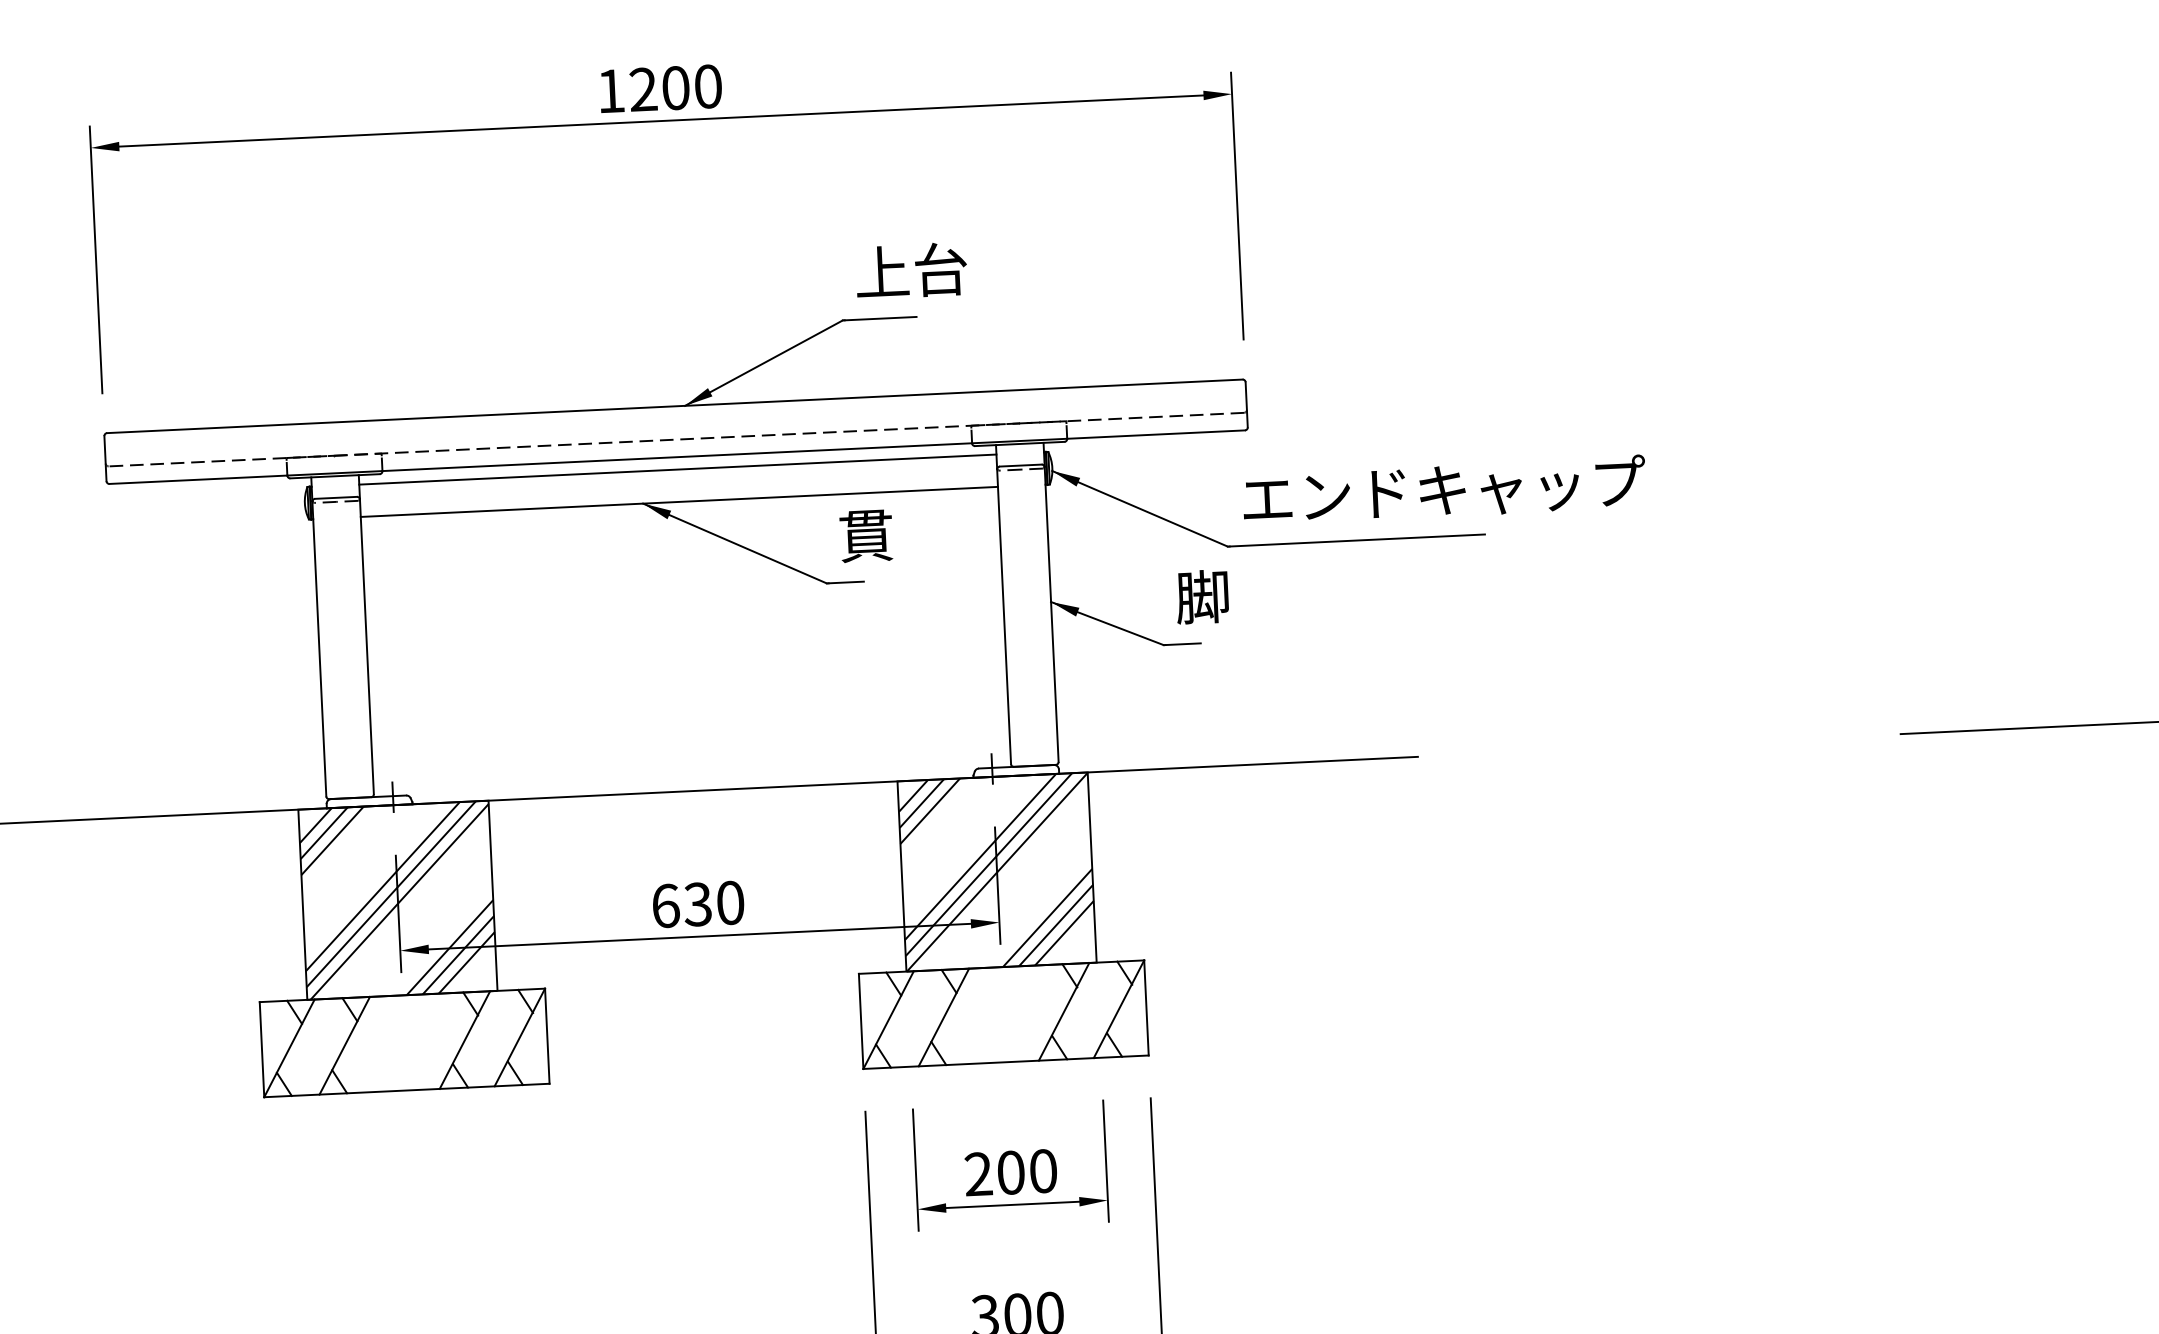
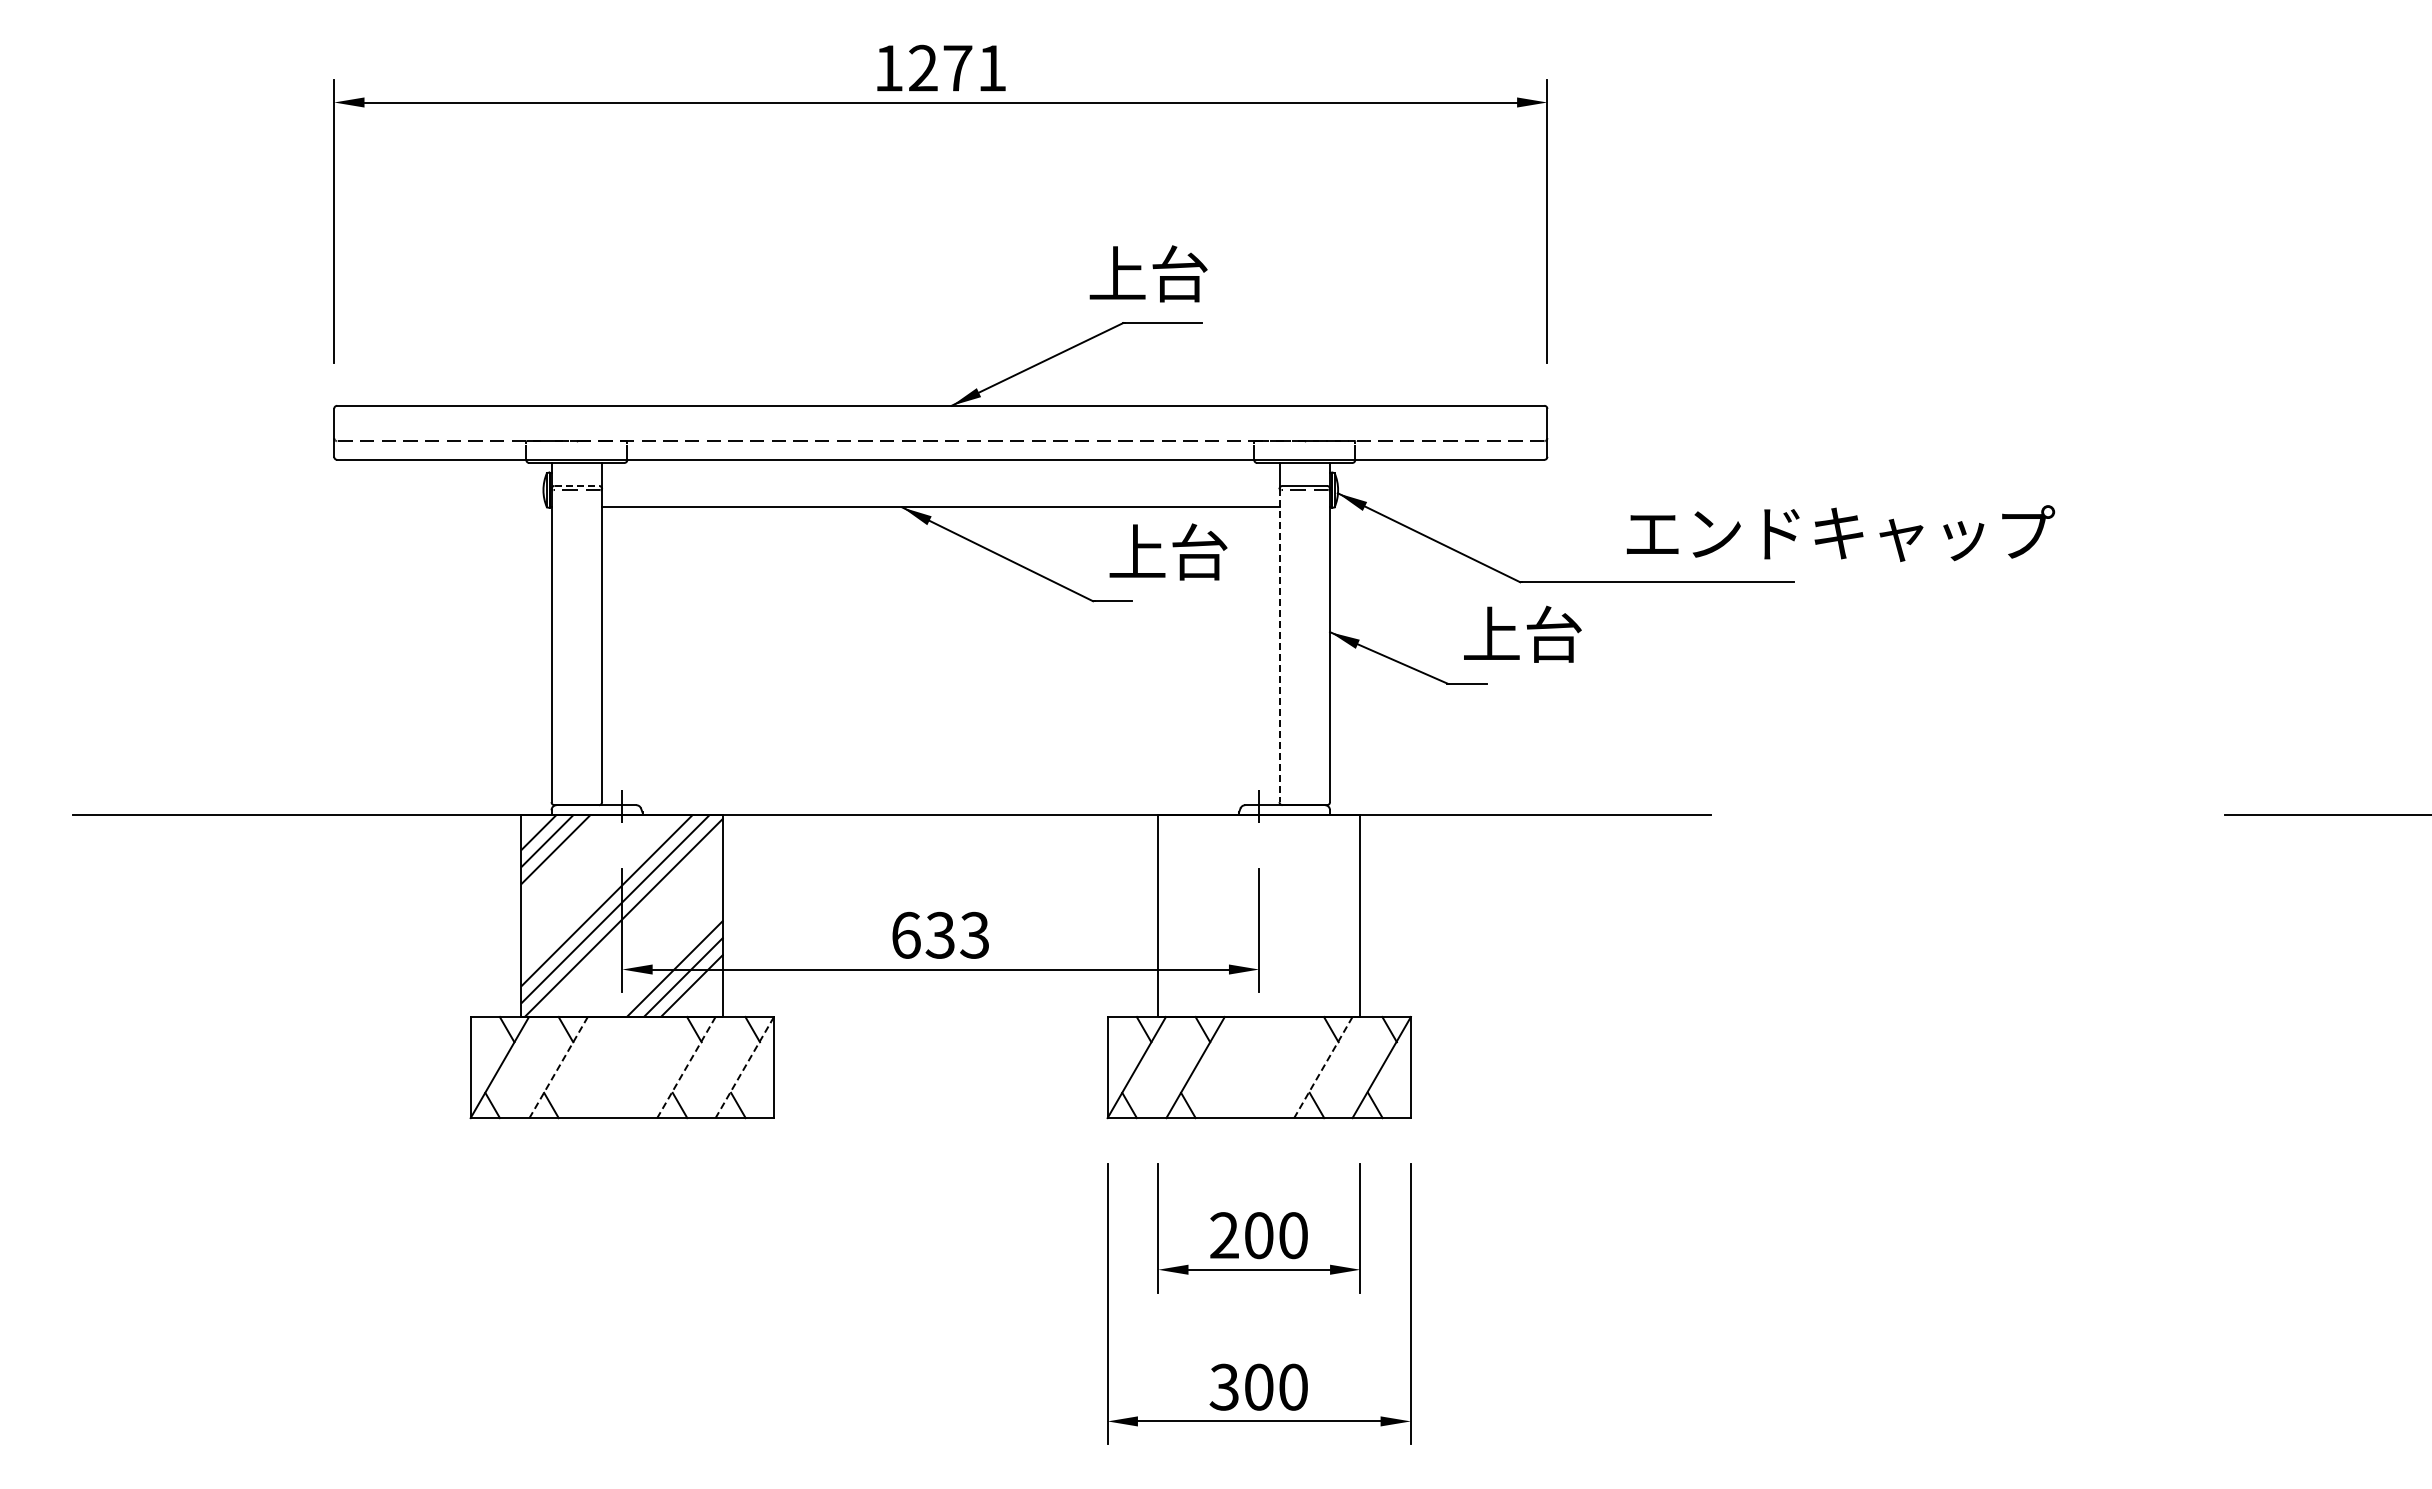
text: (691, 86) -> (974, 67), 1200 -> 1271
text: (911, 270) -> (1148, 273), moved
line: (677, 470) -> (940, 473), removed
text: (1445, 490) -> (1841, 533), moved
line: (336, 497) -> (577, 485), solid -> dashed
text: (895, 533) -> (1168, 551), 貫 -> 上台
text: (1232, 594) -> (1522, 633), 脚 -> 上台
line: (1004, 616) -> (1279, 645), solid -> dashed
hatch: (997, 871) -> (1259, 915), removed
text: (730, 903) -> (974, 935), 630 -> 633
line: (1064, 1011) -> (1323, 1067), solid -> dashed
line: (519, 1037) -> (744, 1067), solid -> dashed
line: (465, 1040) -> (686, 1067), solid -> dashed
line: (344, 1045) -> (558, 1067), solid -> dashed

